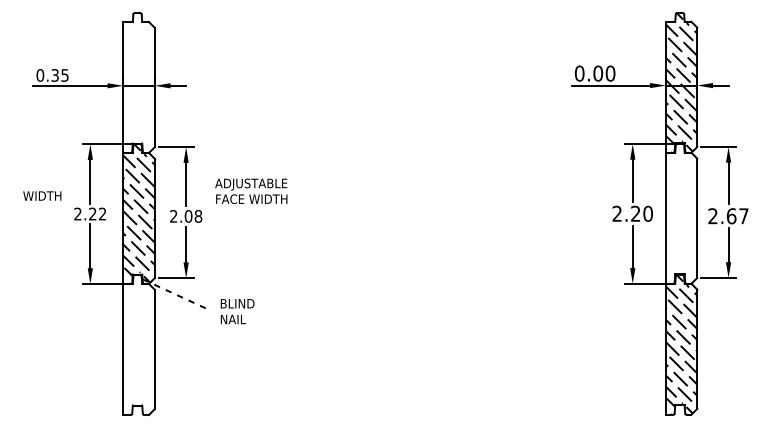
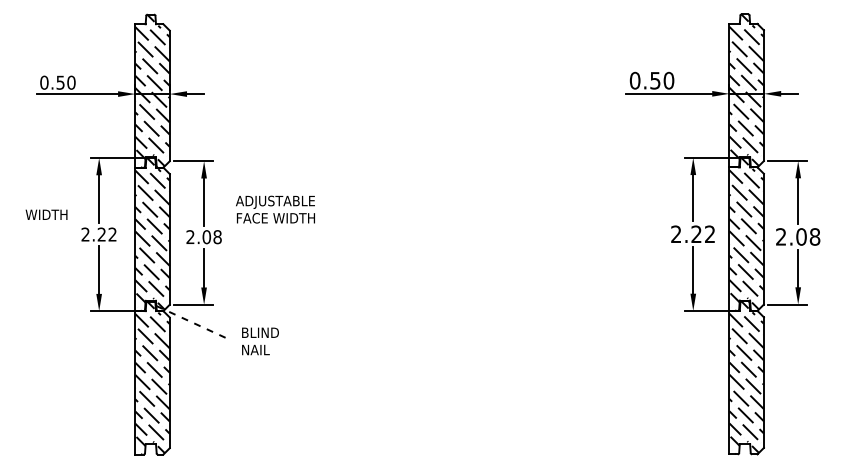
text: (598, 73) -> (655, 80), 0.00 -> 0.50
text: (59, 75) -> (65, 82), 0.35 -> 0.50
hatch: (138, 83) -> (151, 91), added
text: (647, 213) -> (709, 233), 2.20 -> 2.22
hatch: (681, 213) -> (746, 233), added
text: (737, 216) -> (807, 237), 2.67 -> 2.08
hatch: (138, 344) -> (151, 377), added

